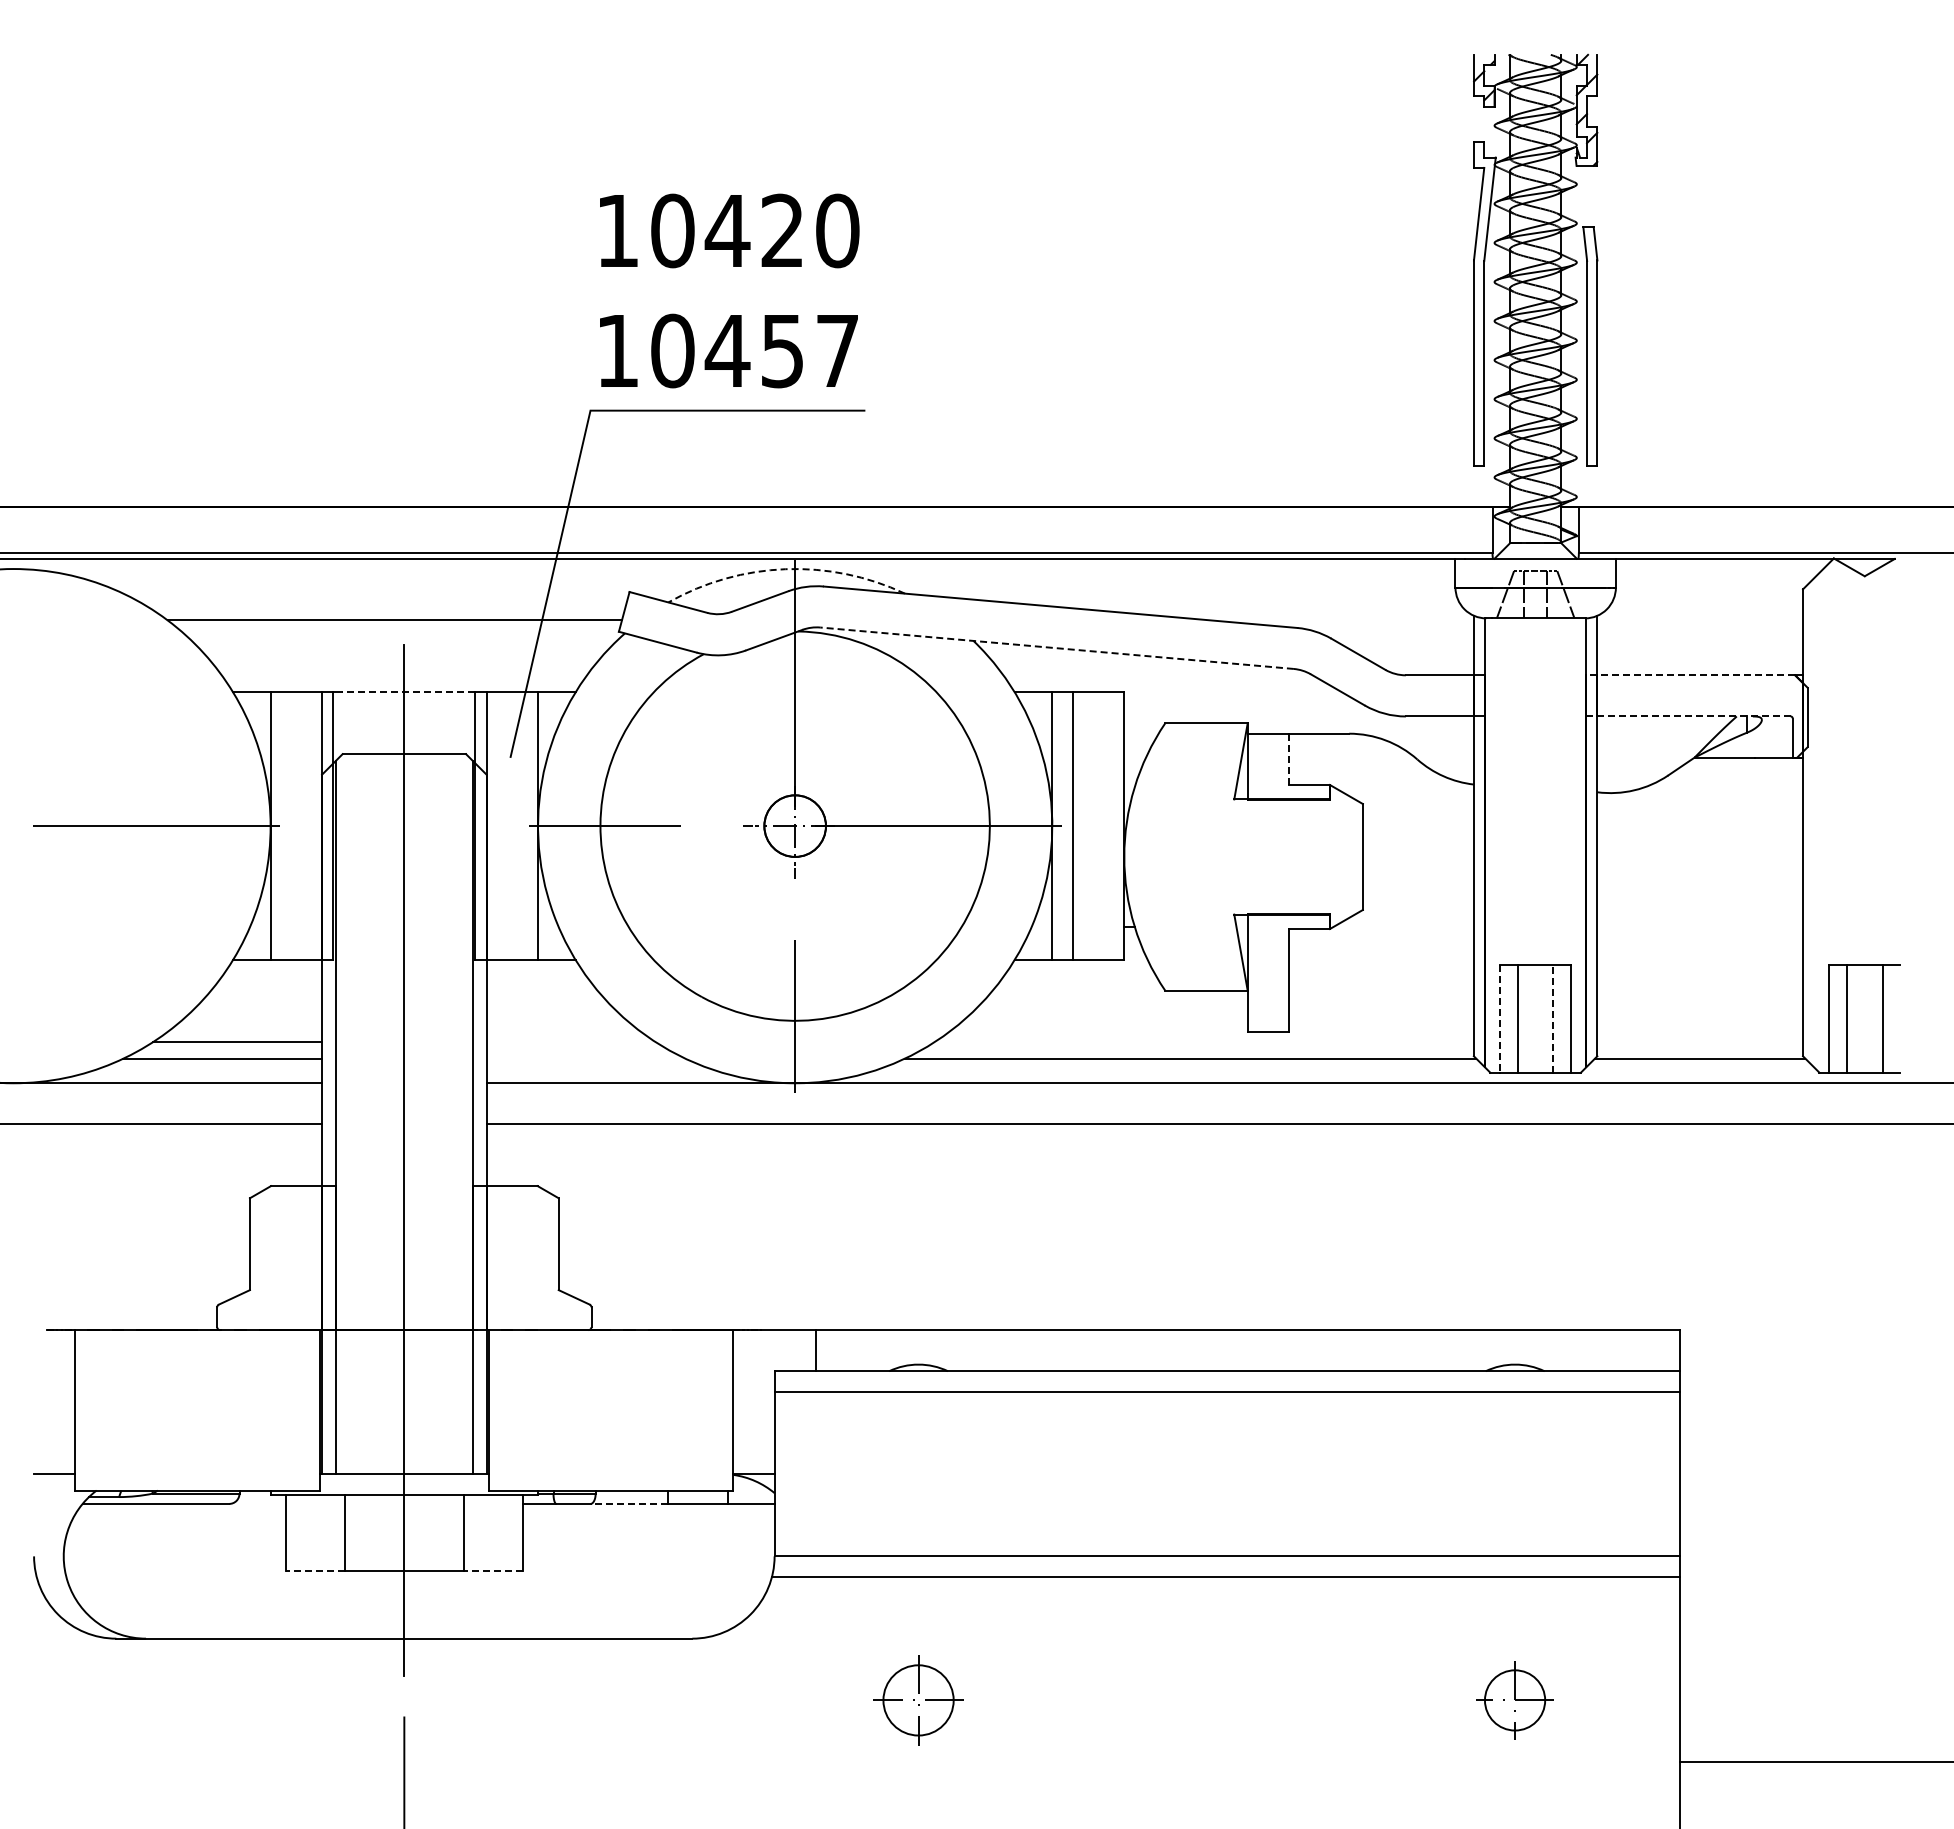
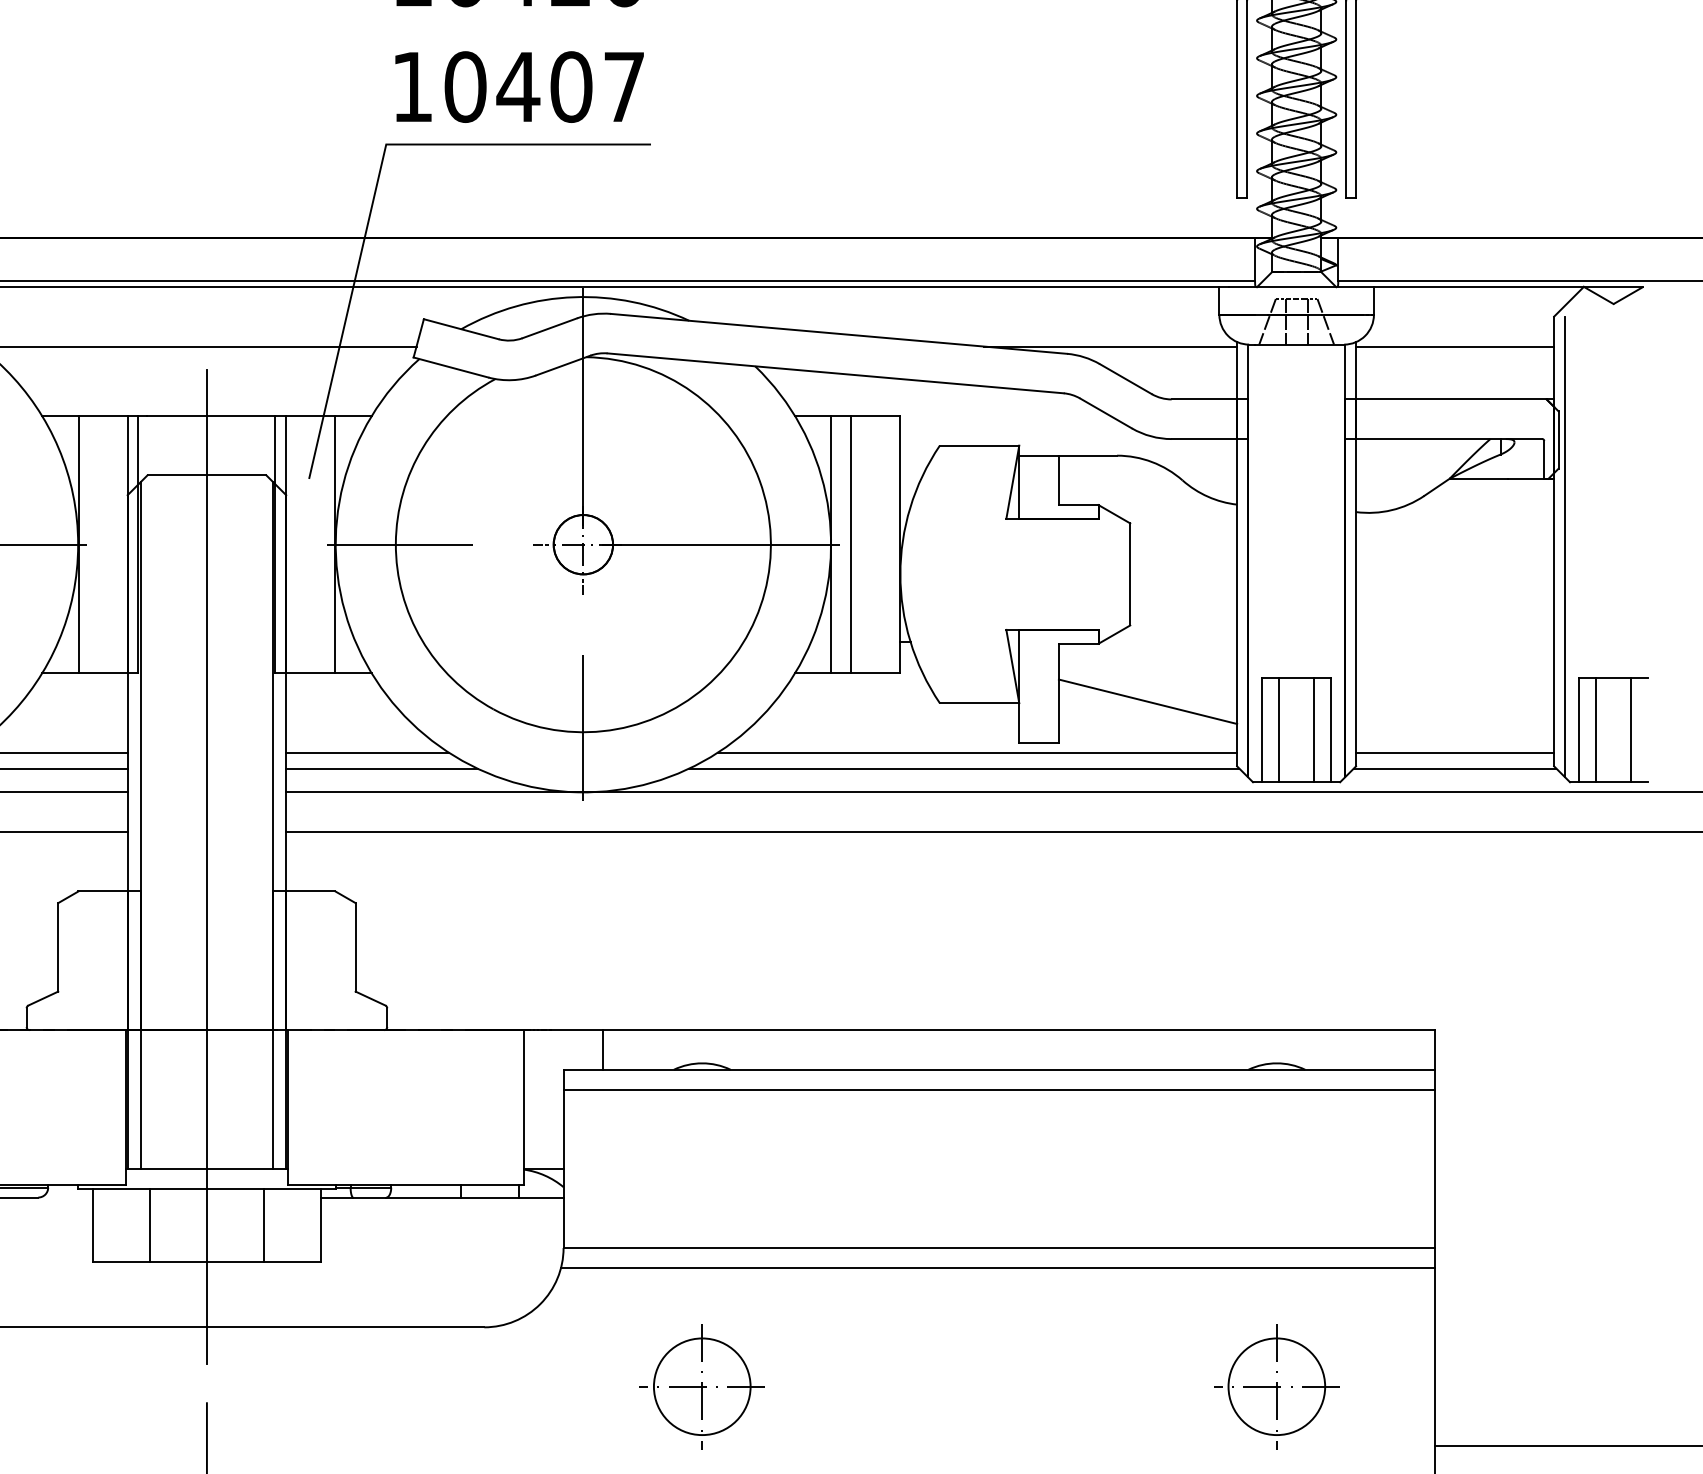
text: (782, 350) -> (571, 86), 10457 -> 10407
arc: (785, 569) -> (574, 297), dashed -> solid
line: (1342, 620) -> (1110, 346), added
line: (1700, 620) -> (1455, 346), added
line: (1057, 648) -> (836, 373), dashed -> solid
line: (1690, 675) -> (1445, 399), dashed -> solid
line: (408, 692) -> (210, 415), dashed -> solid
line: (1687, 716) -> (1442, 439), dashed -> solid
line: (1288, 759) -> (1058, 480), dashed -> solid
line: (1814, 828) -> (1565, 546), added
line: (1380, 989) -> (1147, 702), added
line: (1500, 1018) -> (1262, 729), dashed -> solid
line: (1553, 1018) -> (1313, 729), dashed -> solid
line: (570, 1042) -> (366, 753), added
line: (1203, 1042) -> (976, 753), added
line: (1700, 1042) -> (1455, 753), added
line: (585, 1058) -> (381, 768), added
line: (629, 1503) -> (423, 1197), dashed -> solid
line: (315, 1570) -> (121, 1261), dashed -> solid
line: (493, 1570) -> (292, 1261), dashed -> solid
part: (918, 1700) -> (702, 1386), size x1.43
part: (1514, 1700) -> (1276, 1386), size x1.67

